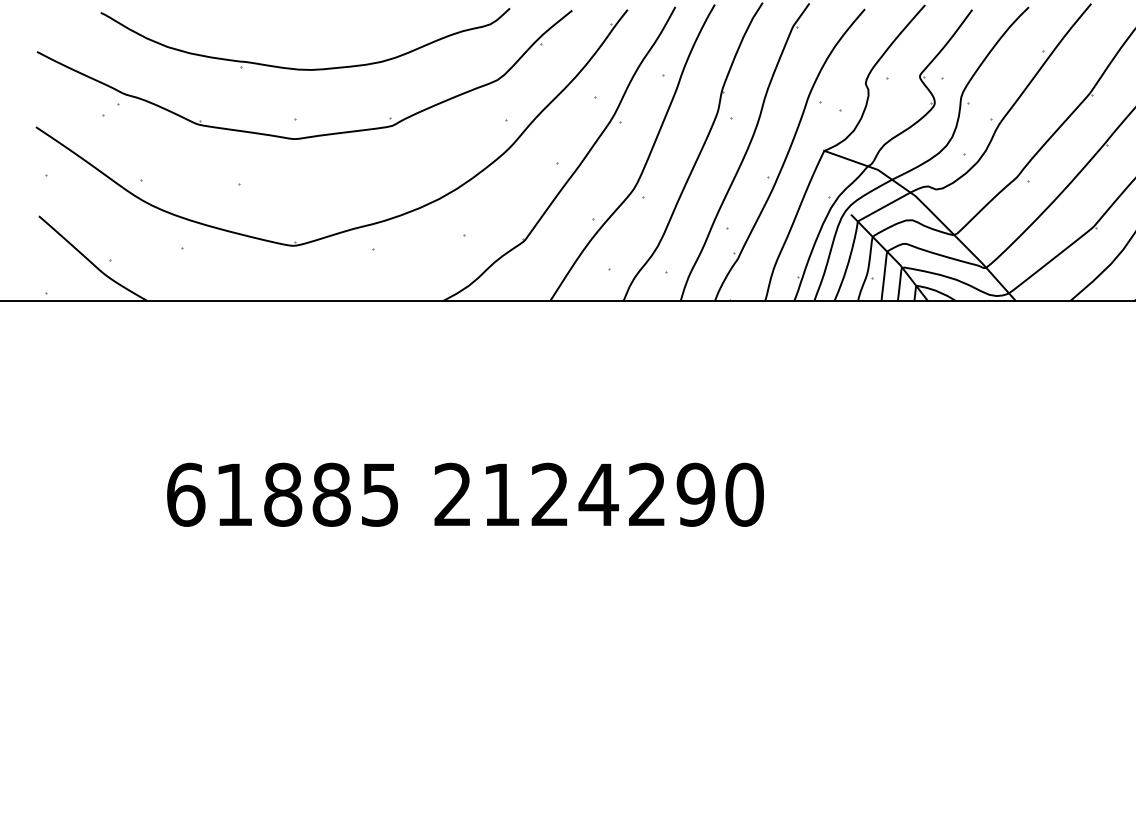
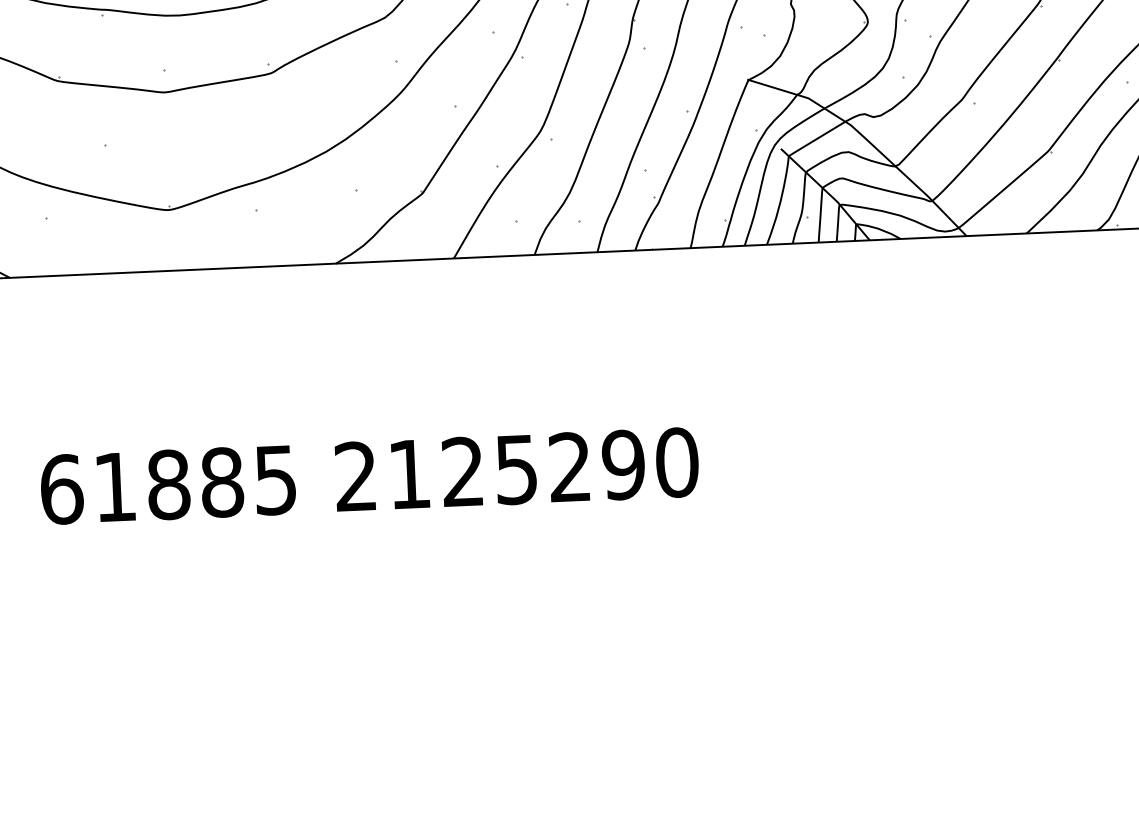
text: (598, 494) -> (516, 469), 2124290 -> 2125290

